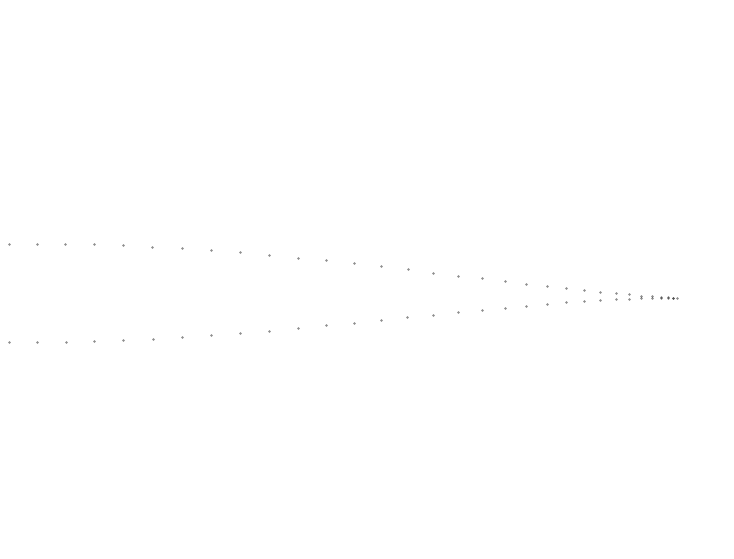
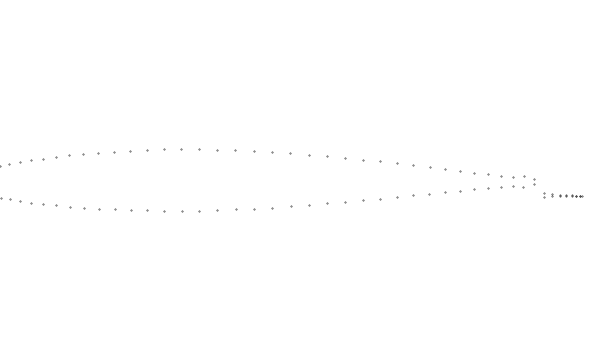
part: (584, 295) -> (524, 181), size x1.6
part: (647, 297) -> (563, 195), moved

